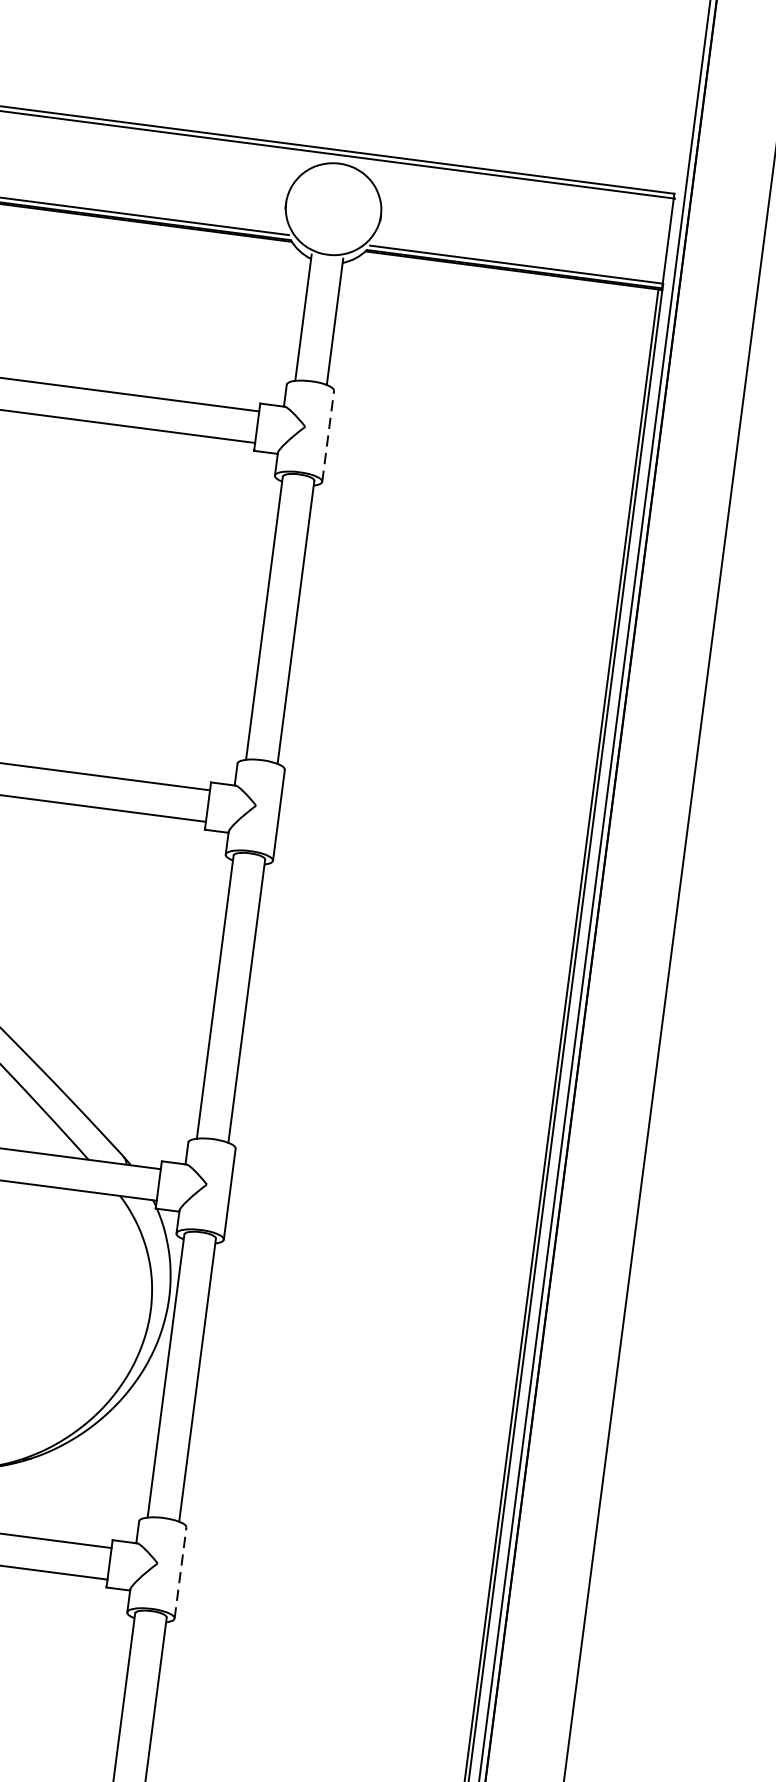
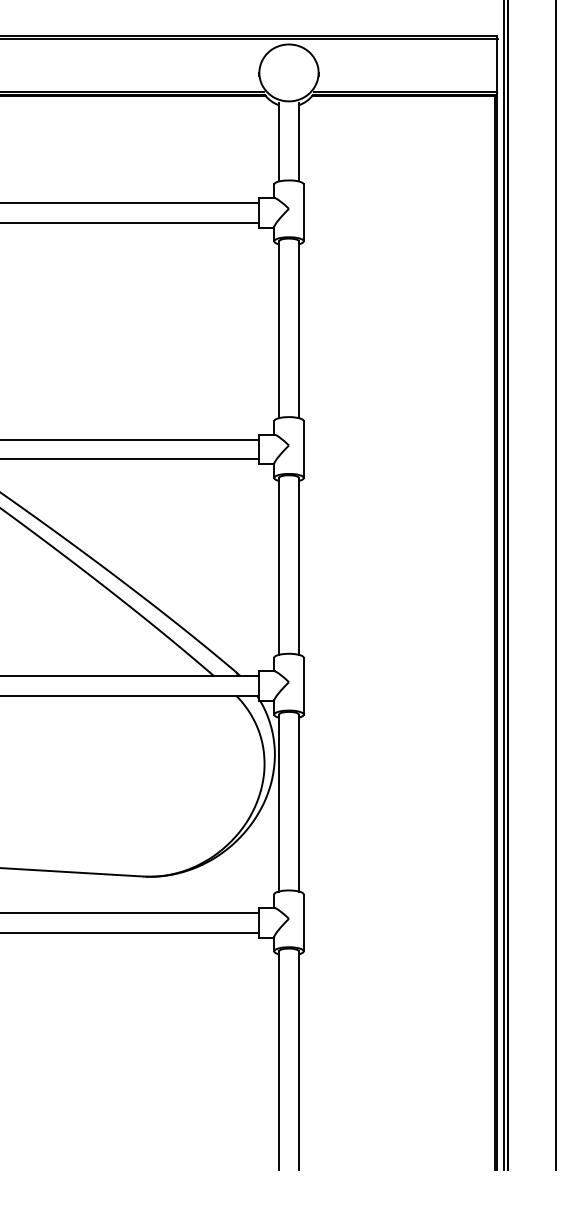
line: (327, 435) -> (303, 212), dashed -> solid
line: (180, 1572) -> (303, 922), dashed -> solid

